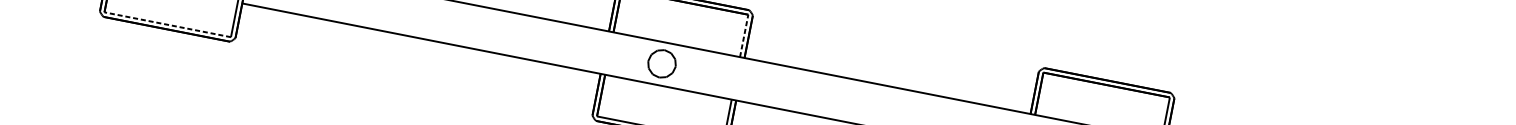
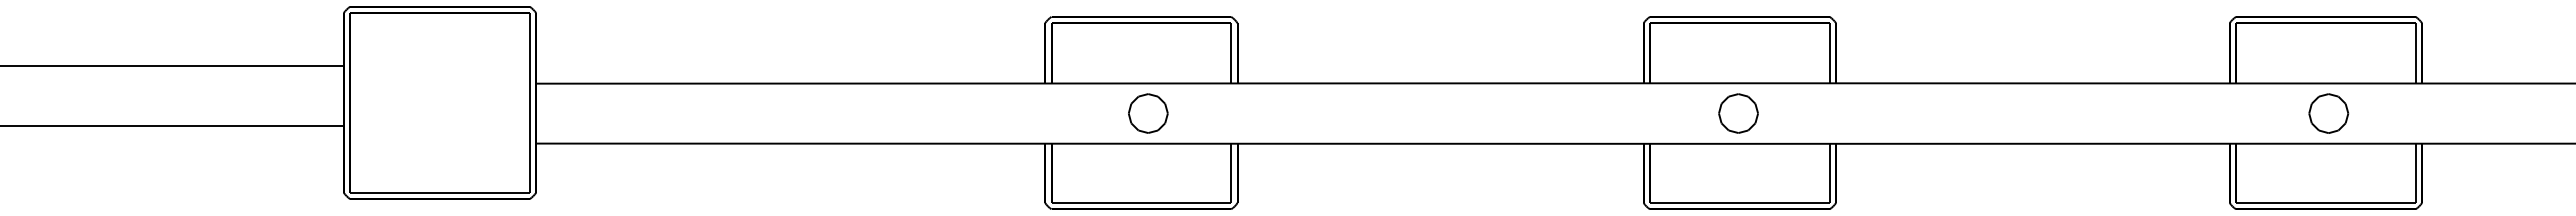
line: (167, 24) -> (439, 192), dashed -> solid
line: (744, 35) -> (1231, 52), dashed -> solid
part: (662, 63) -> (1148, 113), moved

